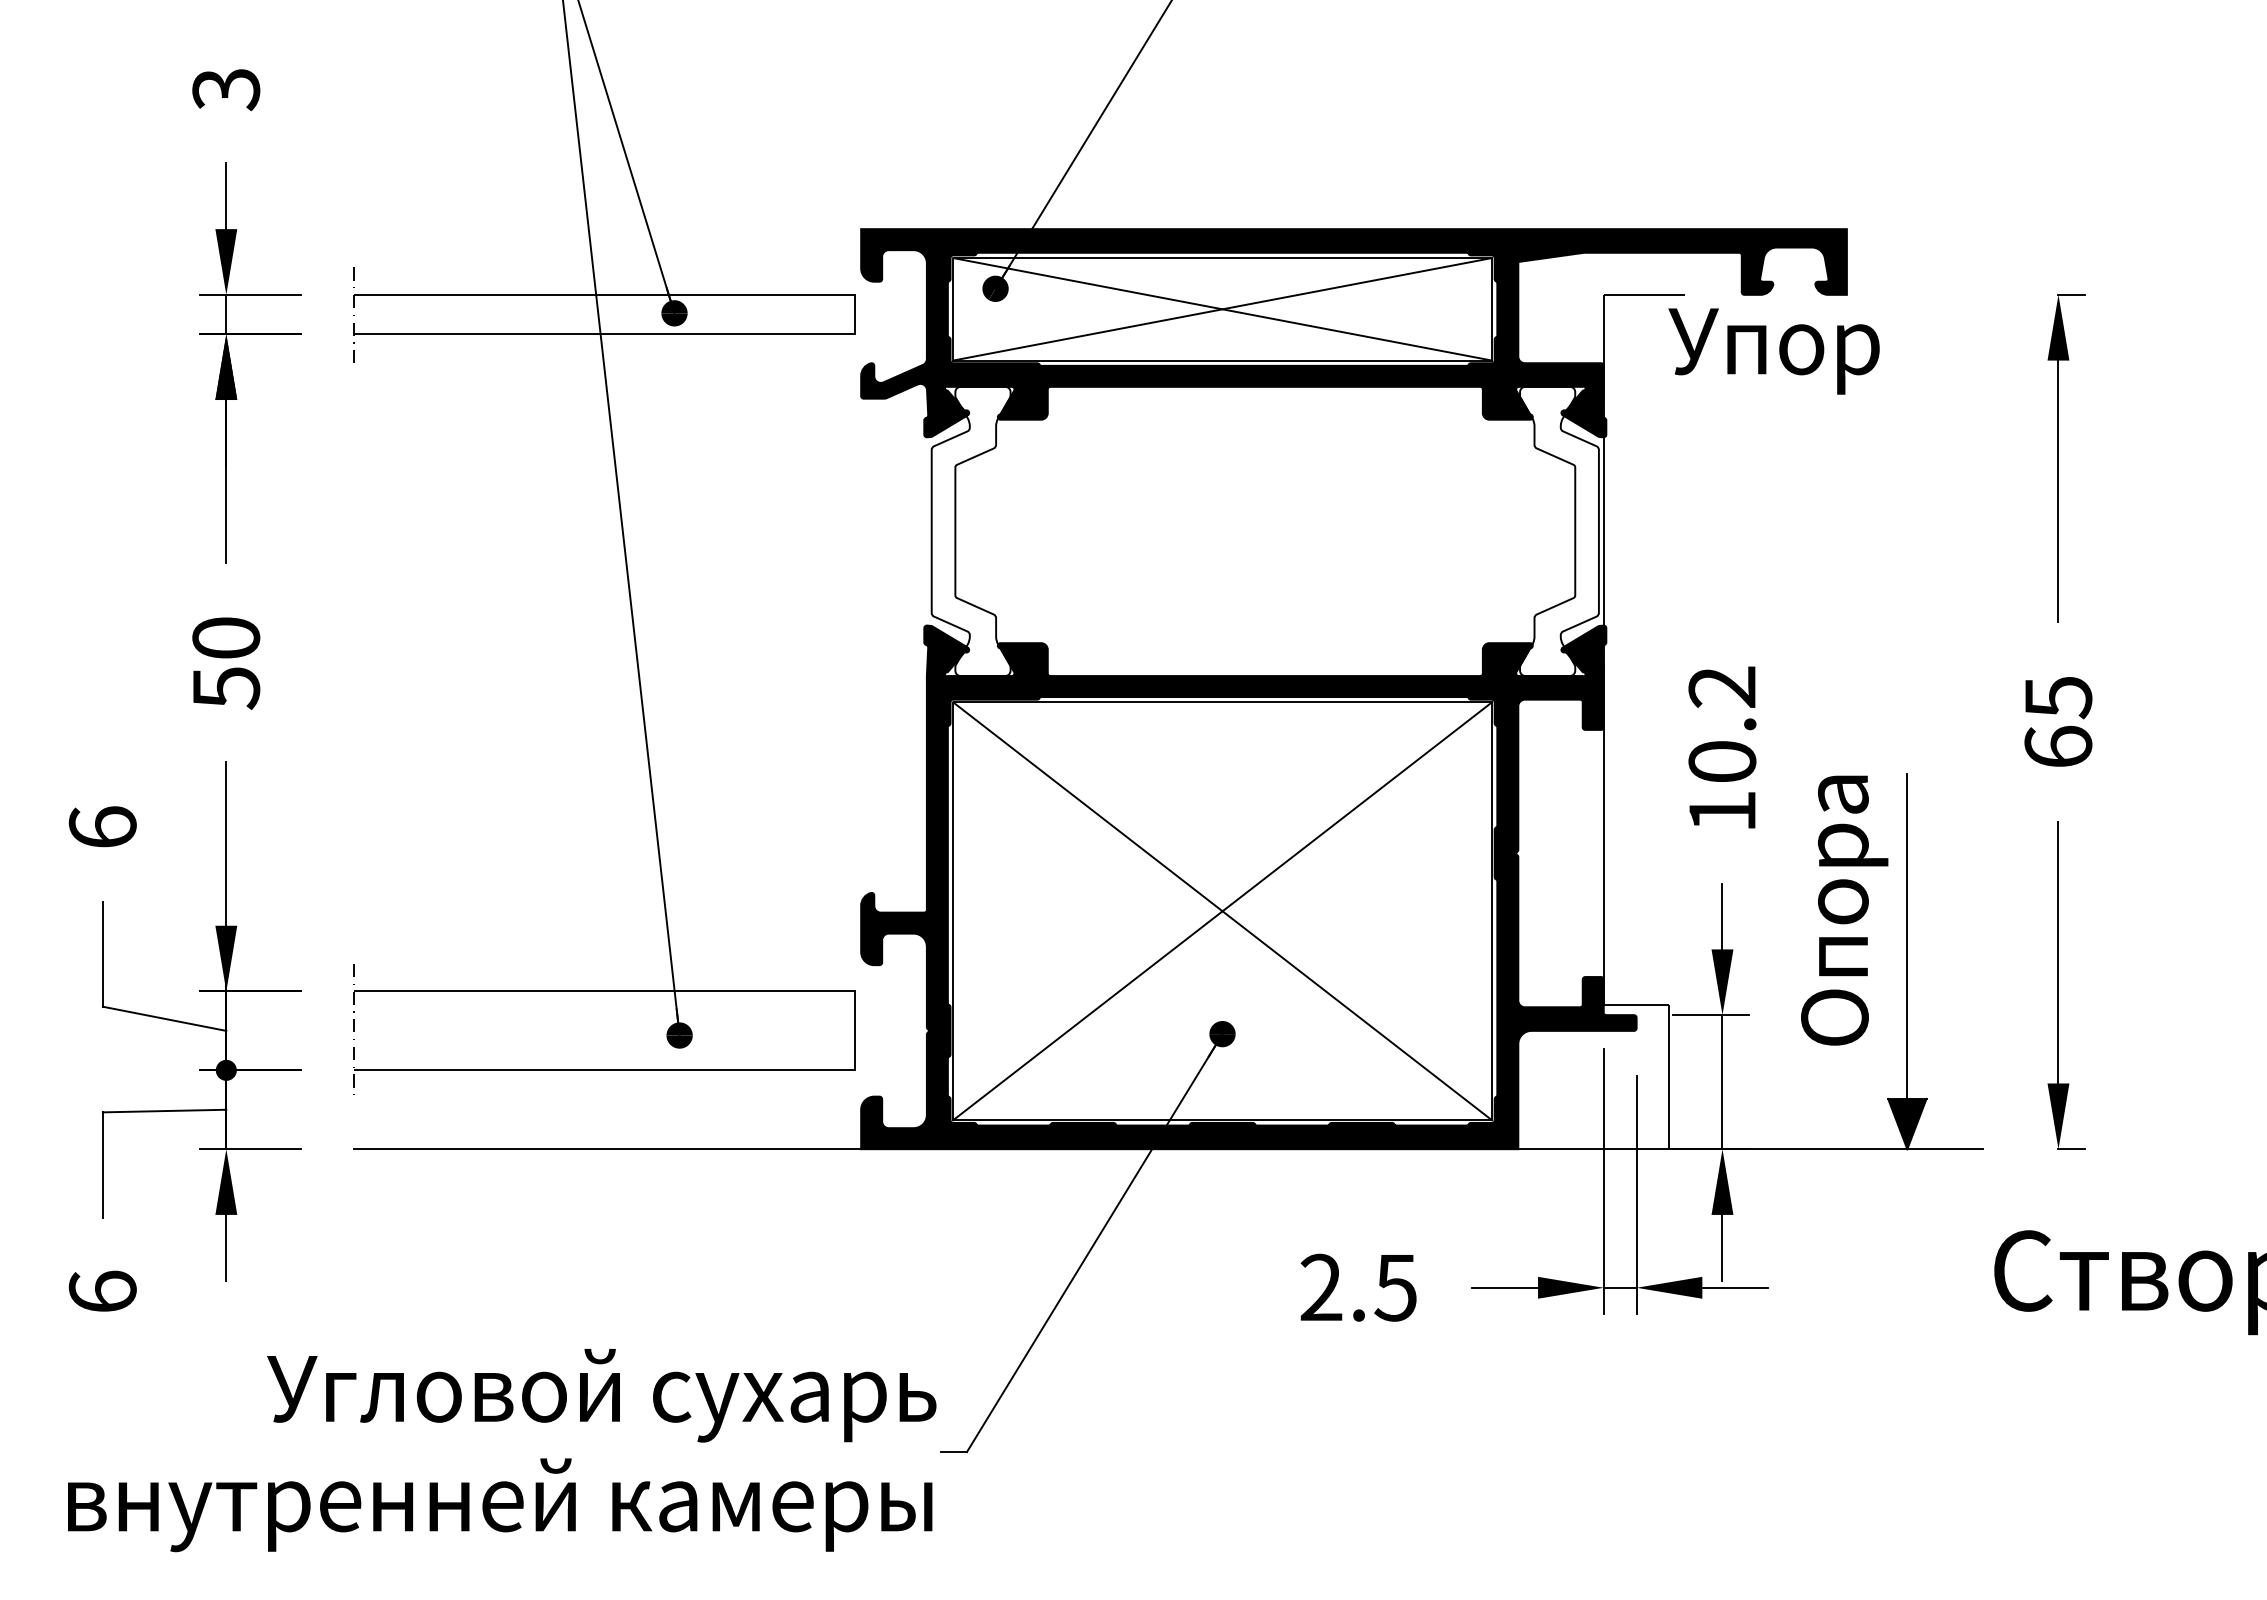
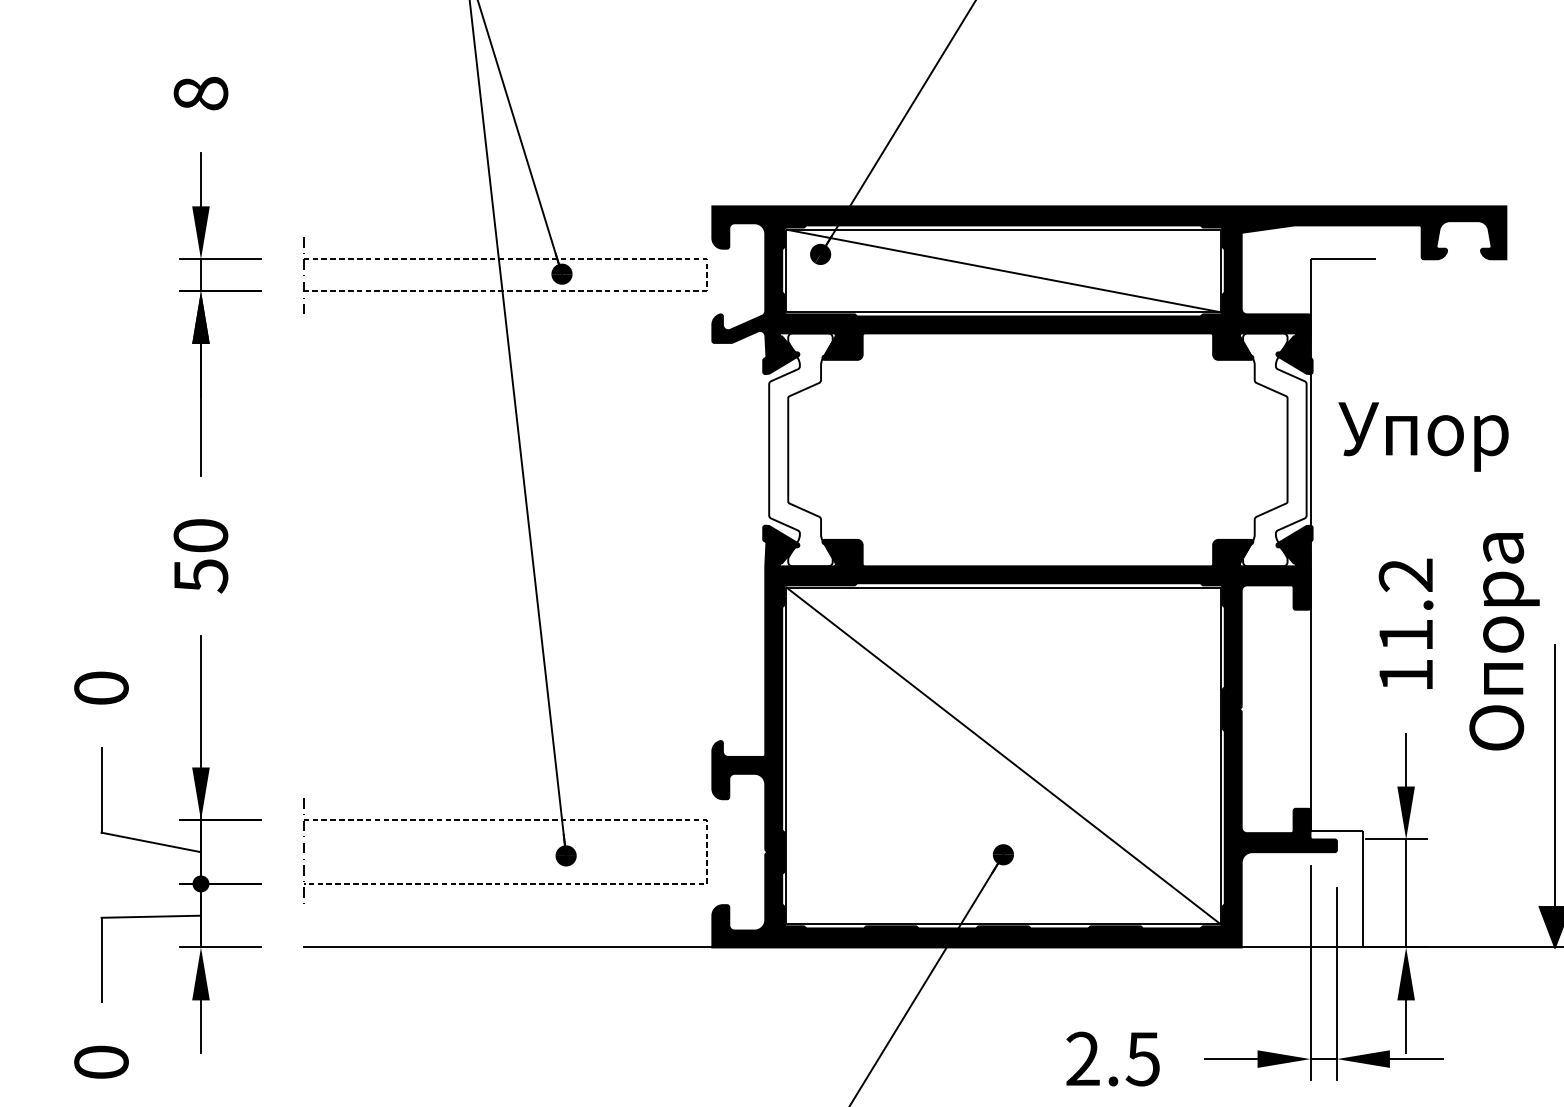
text: (226, 89) -> (201, 93), 3 -> 8
line: (1222, 309) -> (1003, 271), removed
line: (854, 314) -> (706, 275), solid -> dashed
text: (1773, 351) -> (1423, 437), moved
text: (1722, 761) -> (1406, 635), 10.2 -> 11.2
text: (102, 826) -> (101, 687), 6 -> 0
text: (1844, 910) -> (1504, 641), moved
line: (1222, 911) -> (1003, 756), removed
line: (854, 1031) -> (706, 852), solid -> dashed
text: (102, 1291) -> (101, 1062), 6 -> 0

